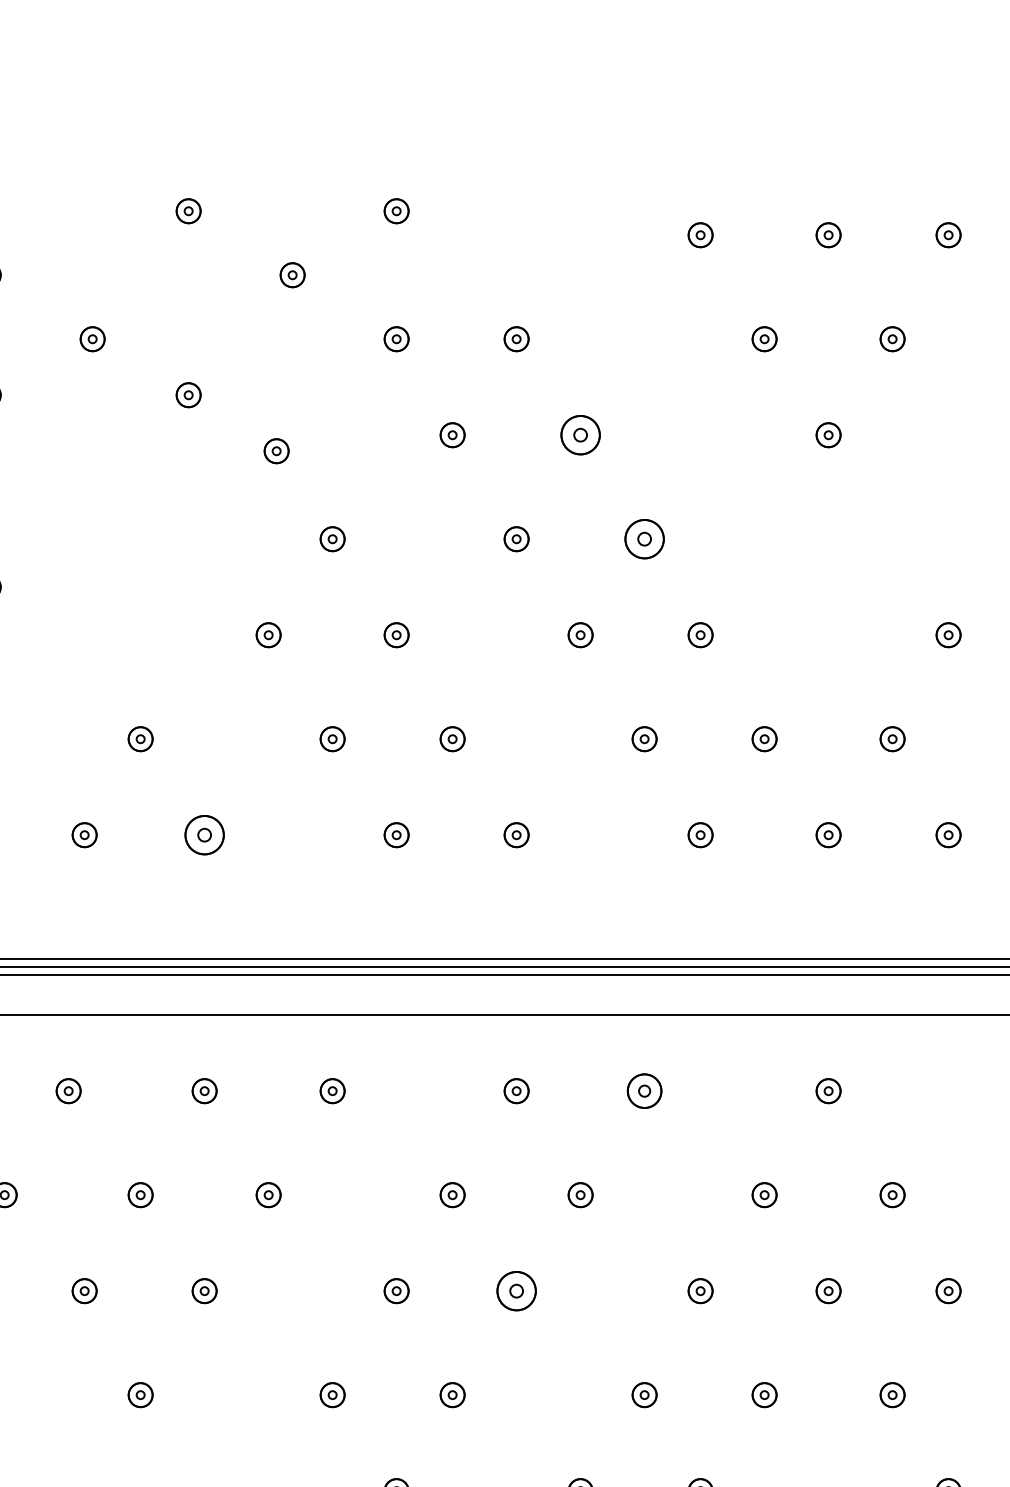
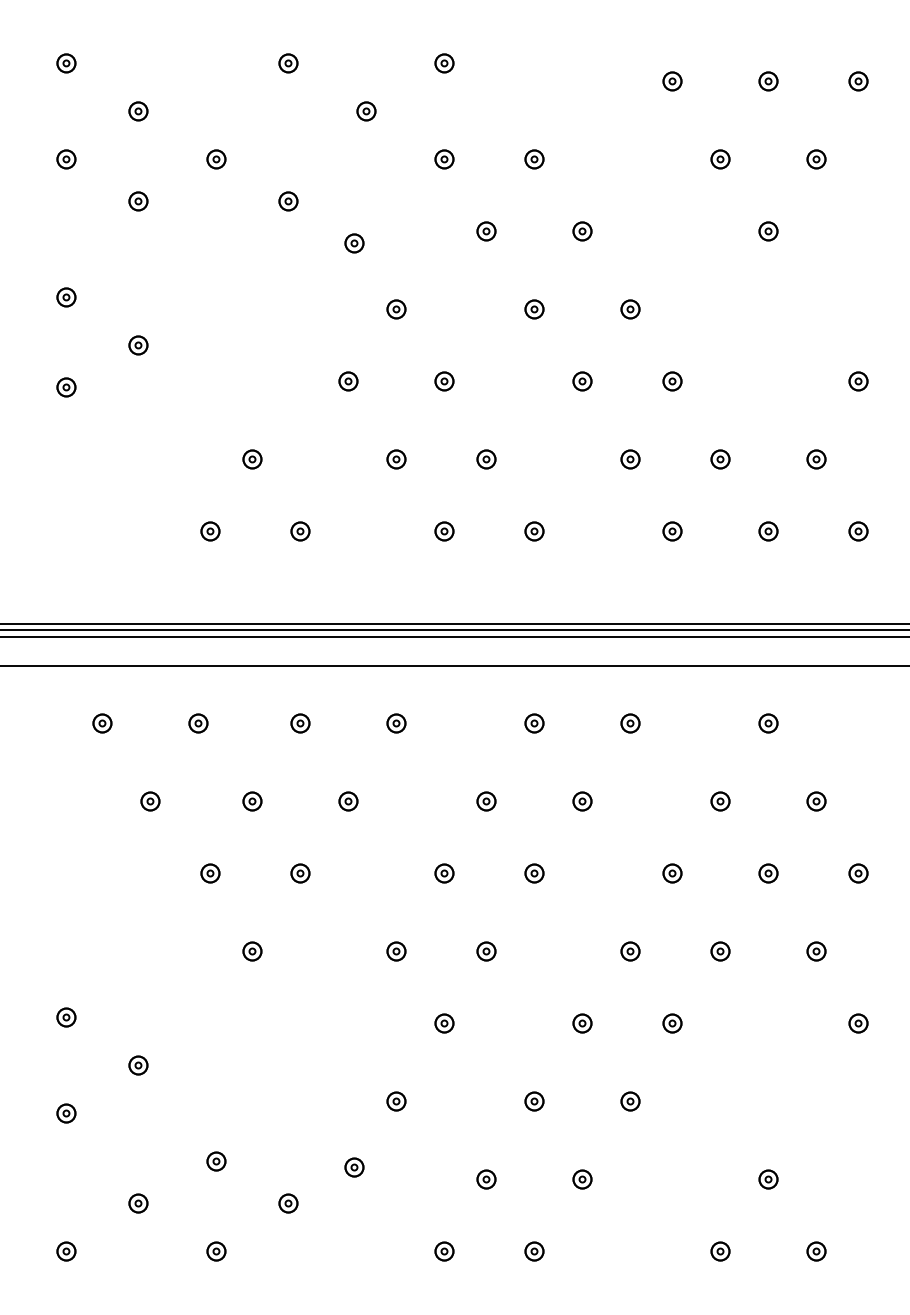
part: (580, 435) -> (582, 231), size x0.62
part: (644, 539) -> (630, 309), size x0.62
part: (204, 835) -> (300, 531), size x0.62
part: (644, 1091) -> (630, 723), size x0.71
part: (516, 1291) -> (534, 873), size x0.62

